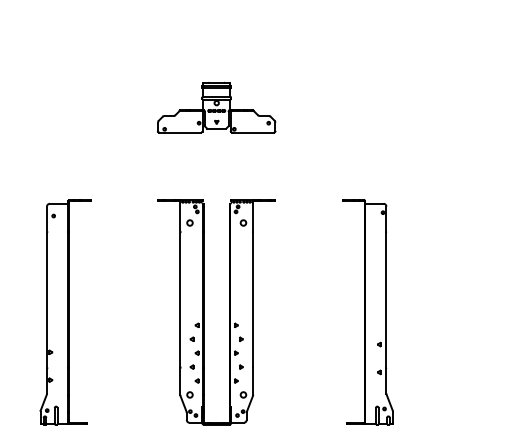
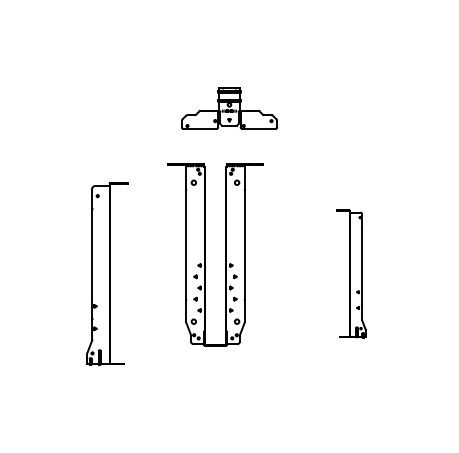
part: (204, 311) -> (205, 254), moved
part: (367, 311) -> (351, 273), size x0.7

